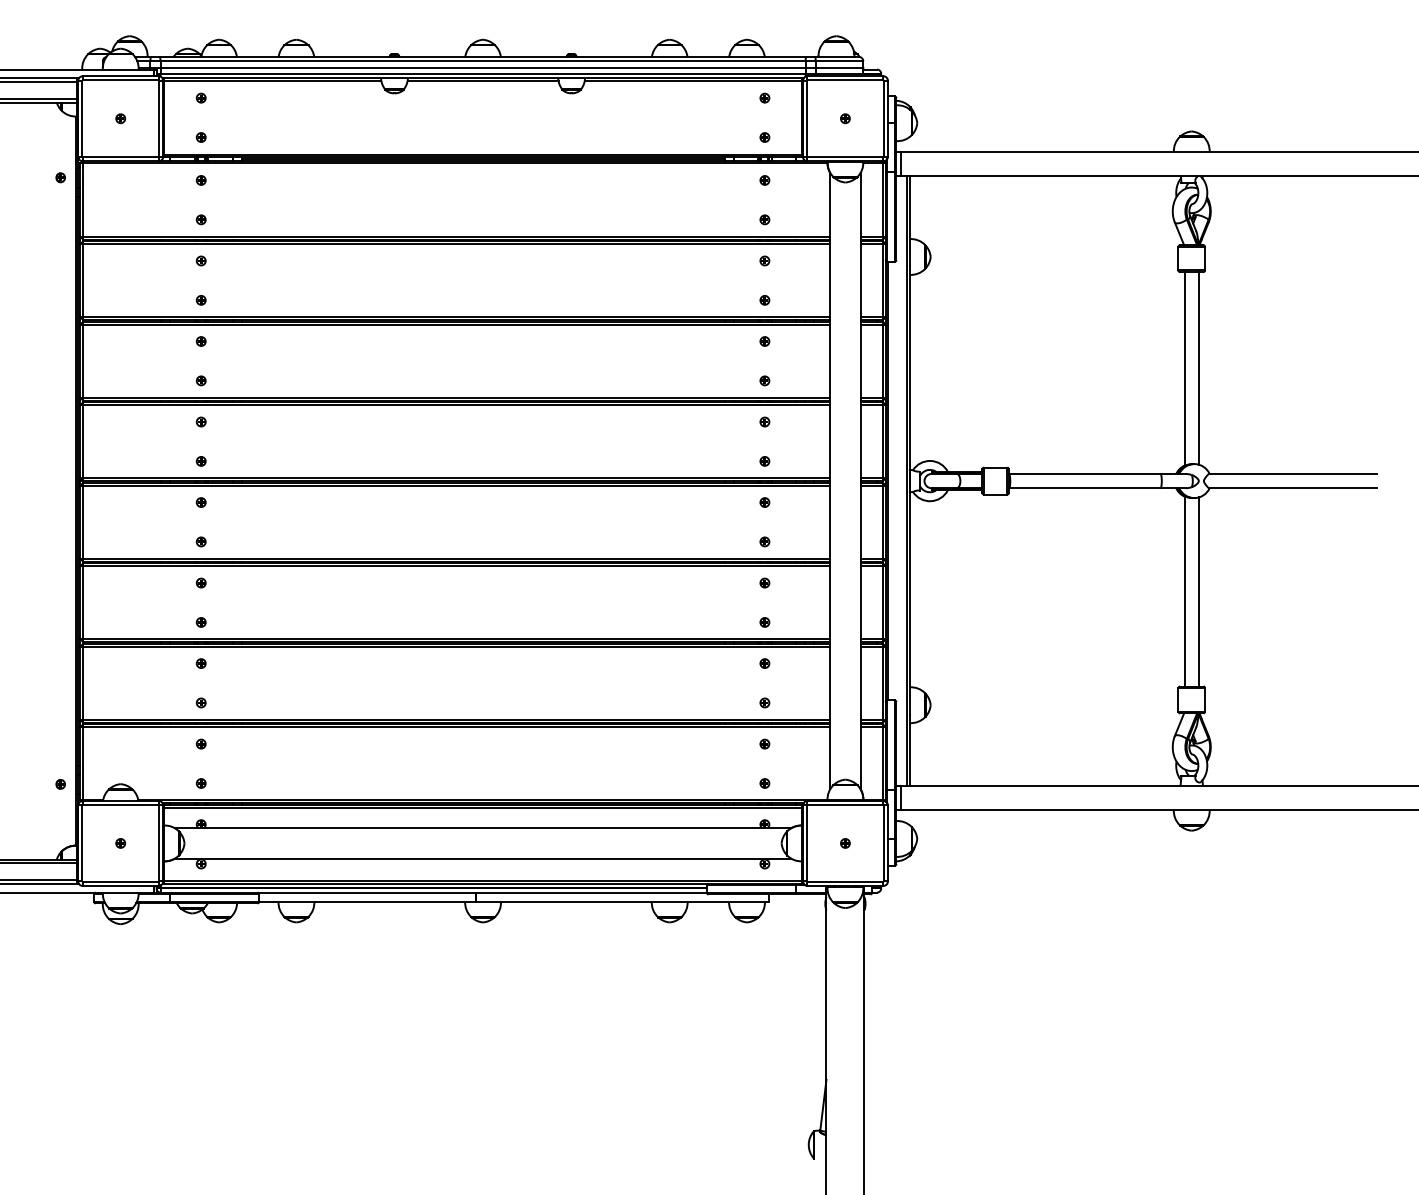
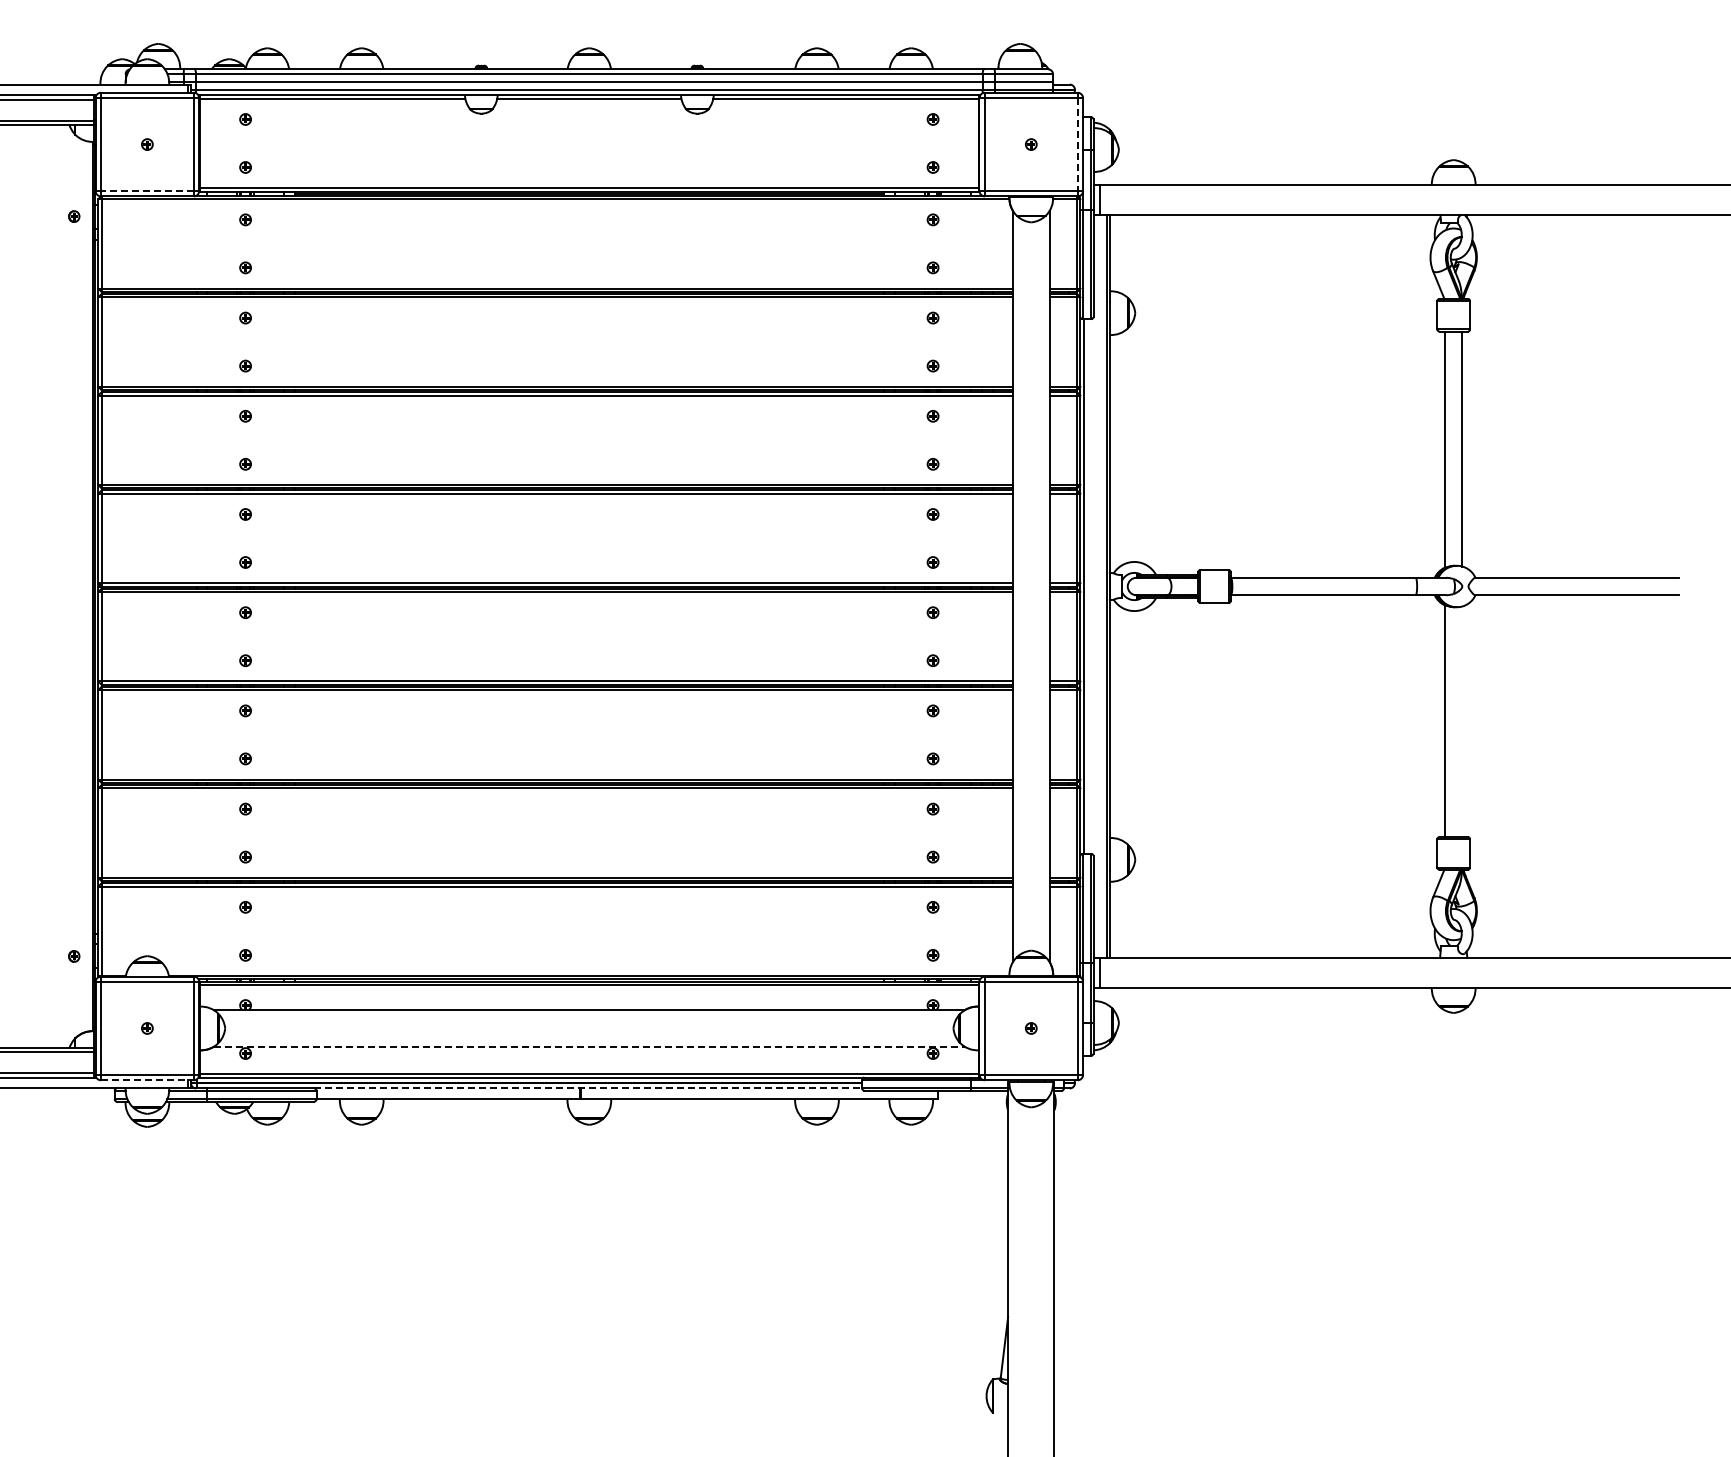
line: (883, 119) -> (1077, 145), solid -> dashed
line: (119, 157) -> (146, 191), solid -> dashed
line: (1198, 591) -> (1462, 721), removed
line: (483, 858) -> (589, 1046), solid -> dashed
line: (120, 886) -> (147, 1080), solid -> dashed
line: (482, 892) -> (588, 1088), solid -> dashed

